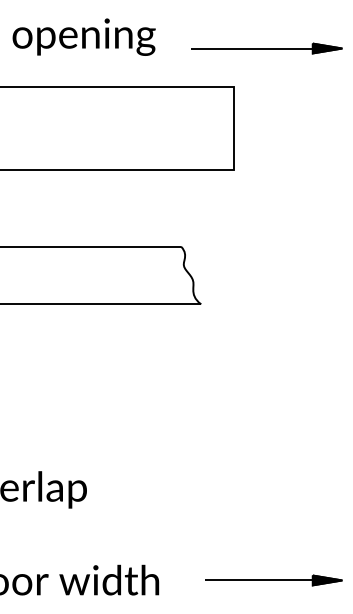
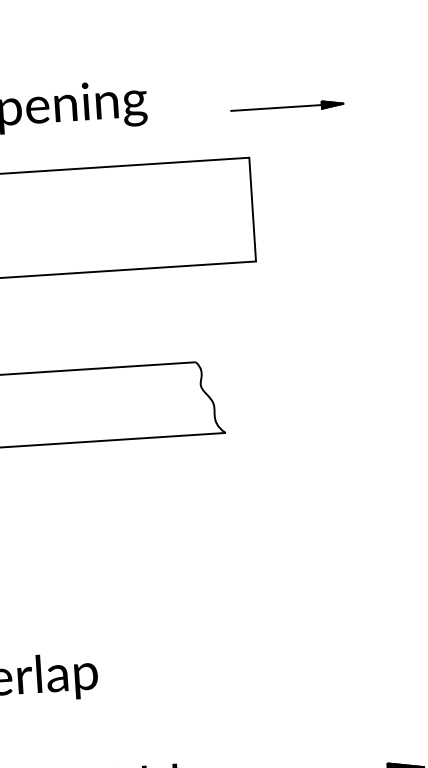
part: (266, 48) -> (286, 107), size x0.6

